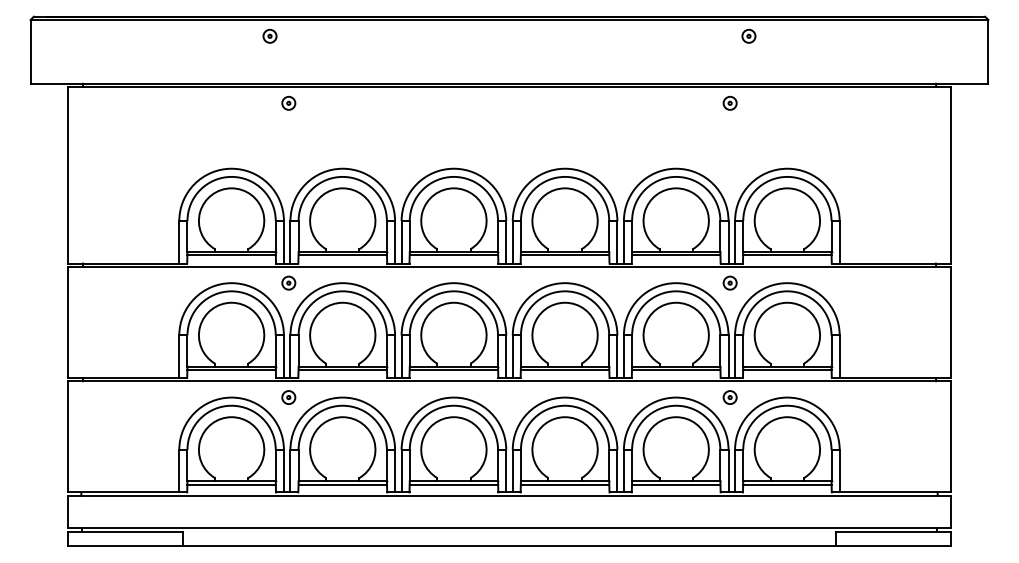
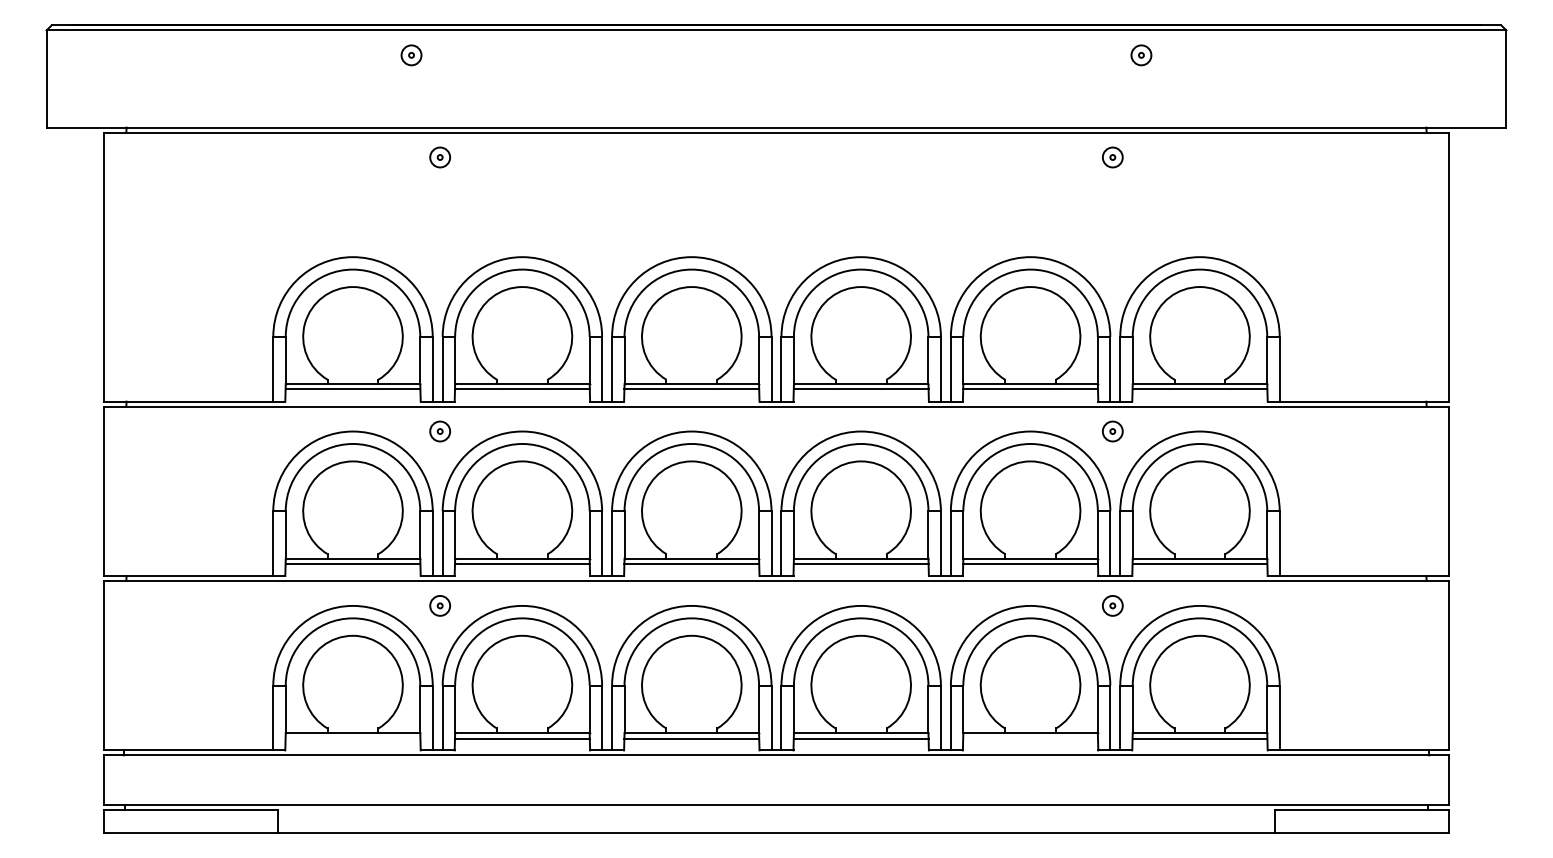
line: (231, 484) -> (352, 738), removed
line: (676, 484) -> (1031, 738), removed

